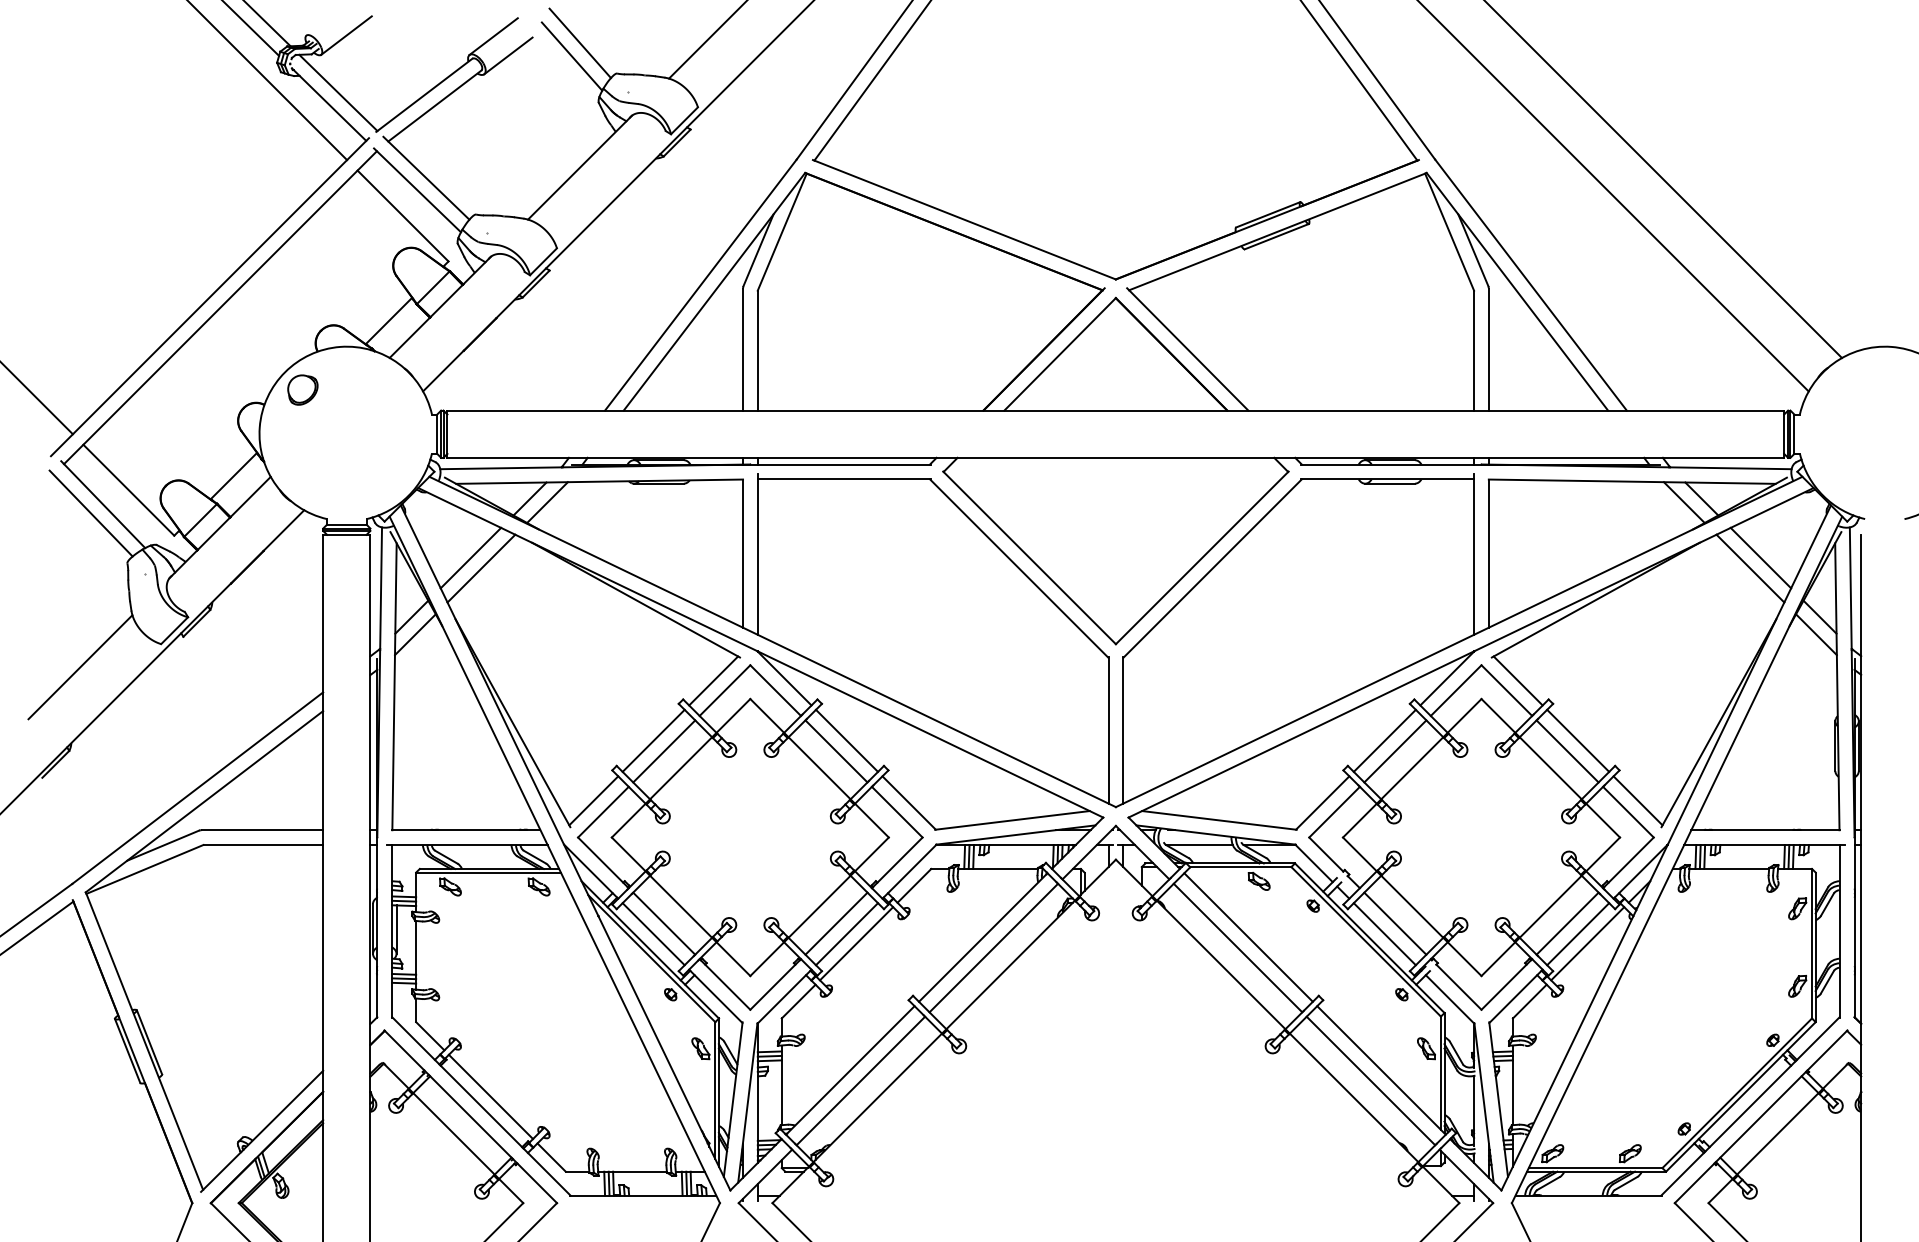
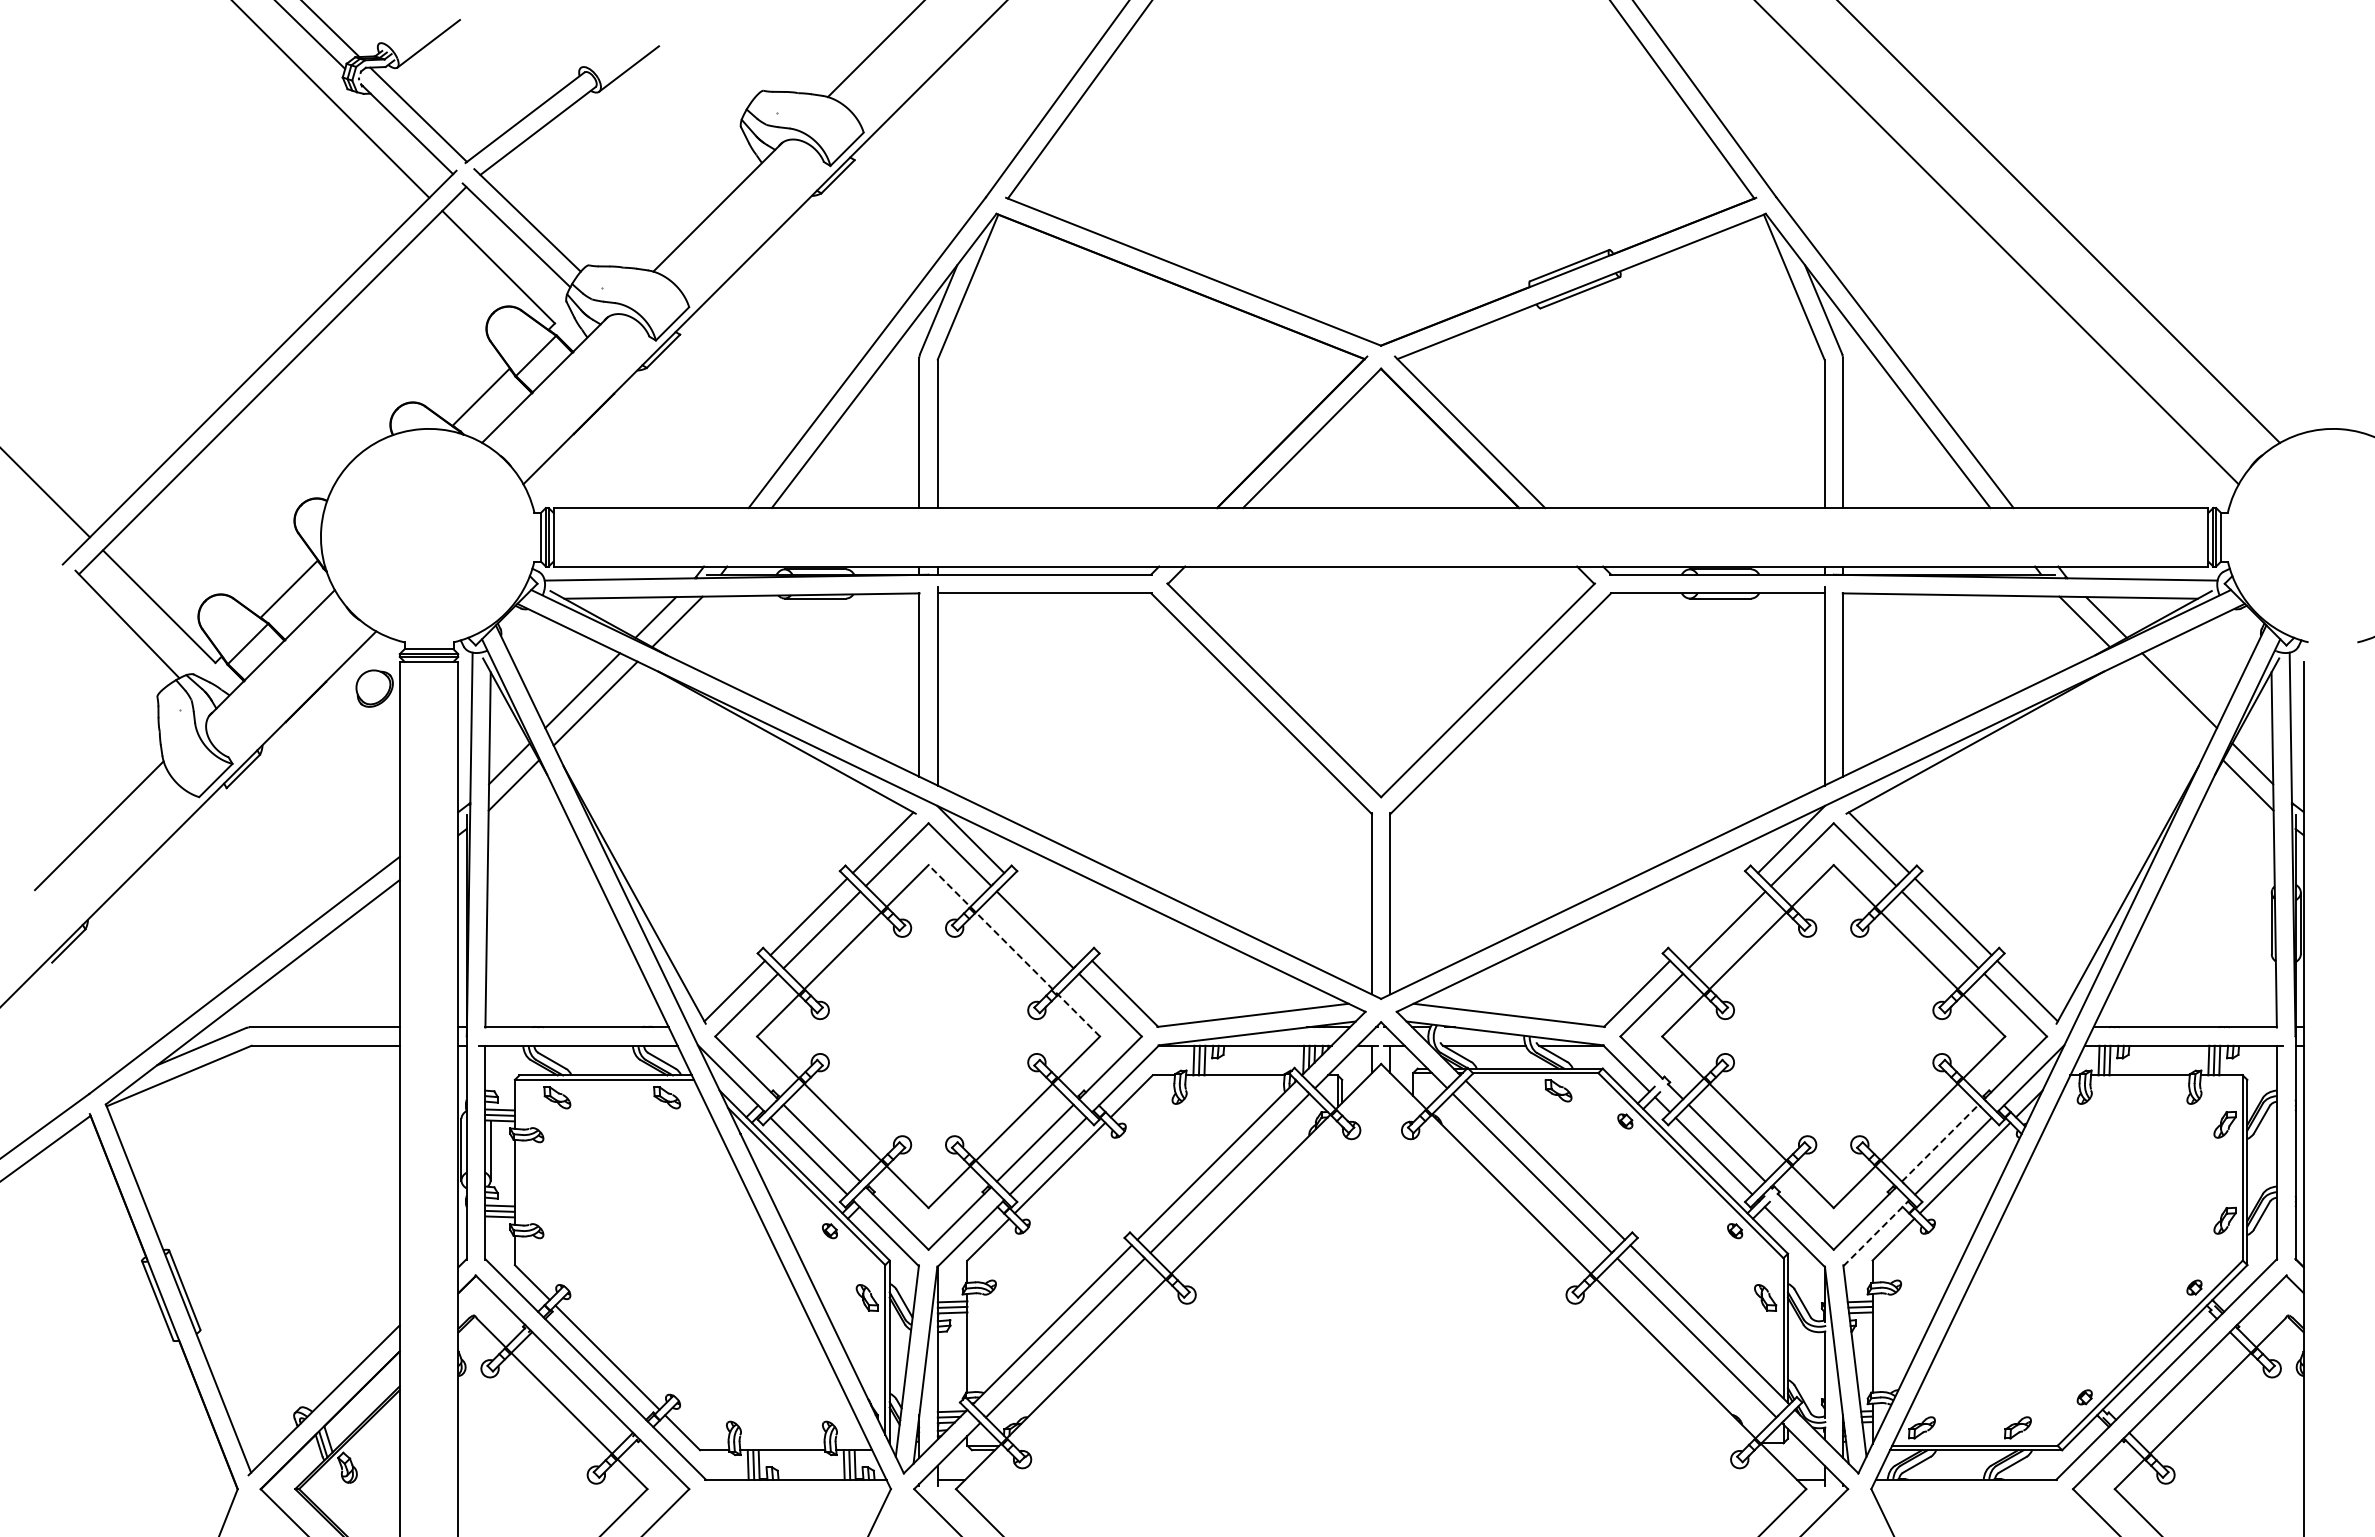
line: (493, 36) -> (610, 44), removed
line: (580, 43) -> (718, 53), removed
line: (571, 56) -> (707, 69), removed
part: (302, 389) -> (374, 688), moved
line: (91, 513) -> (112, 635), removed
line: (1750, 568) -> (2166, 703), removed
line: (846, 740) -> (1047, 916), removed
line: (1384, 740) -> (1713, 916), removed
line: (818, 768) -> (1013, 950), solid -> dashed
line: (1567, 923) -> (1940, 1142), solid -> dashed
line: (1516, 996) -> (1876, 1233), solid -> dashed

